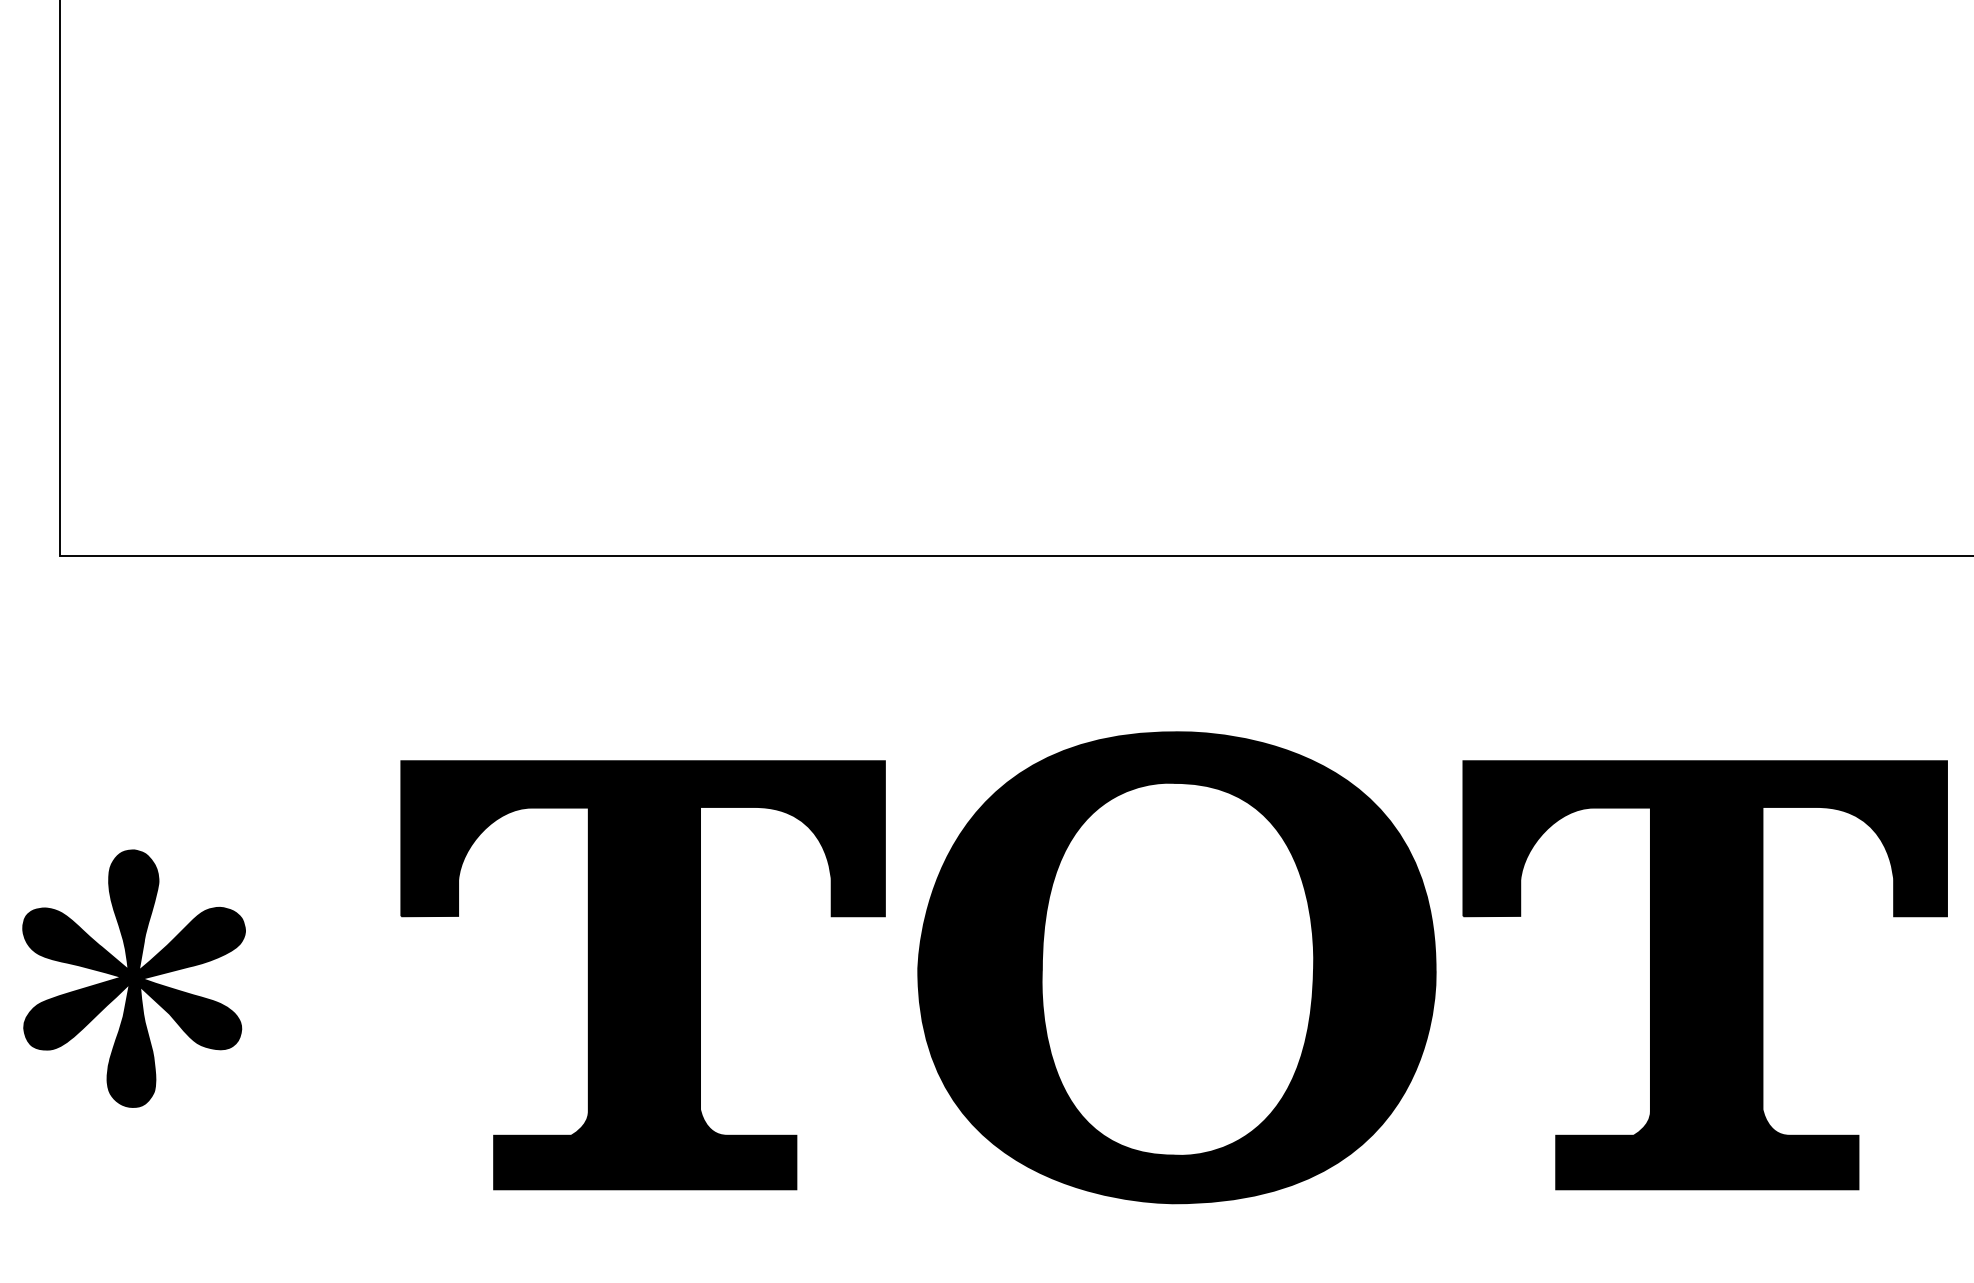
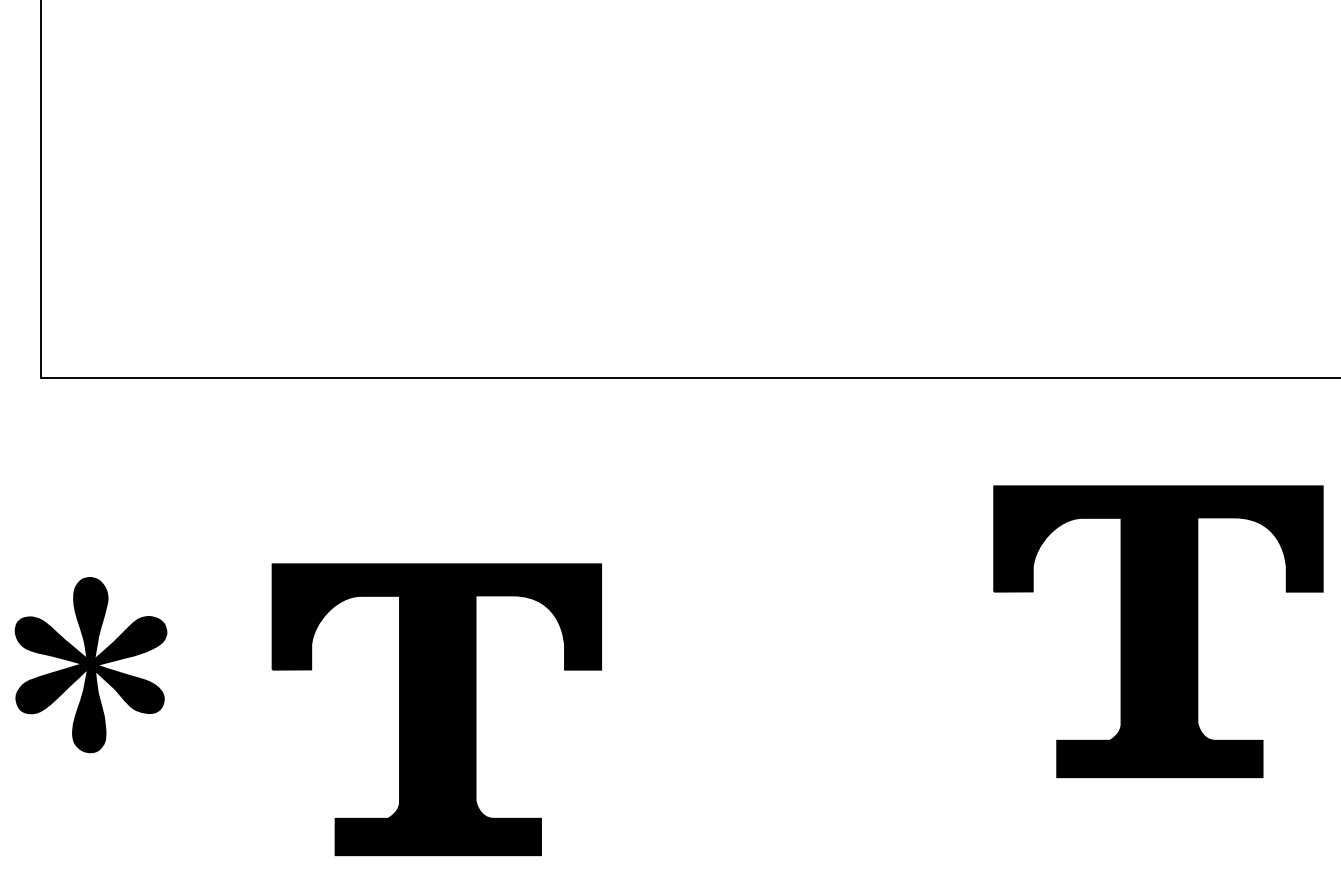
part: (1176, 967) -> (799, 657), removed
part: (642, 974) -> (436, 709), moved
part: (1705, 974) -> (1158, 631), moved

